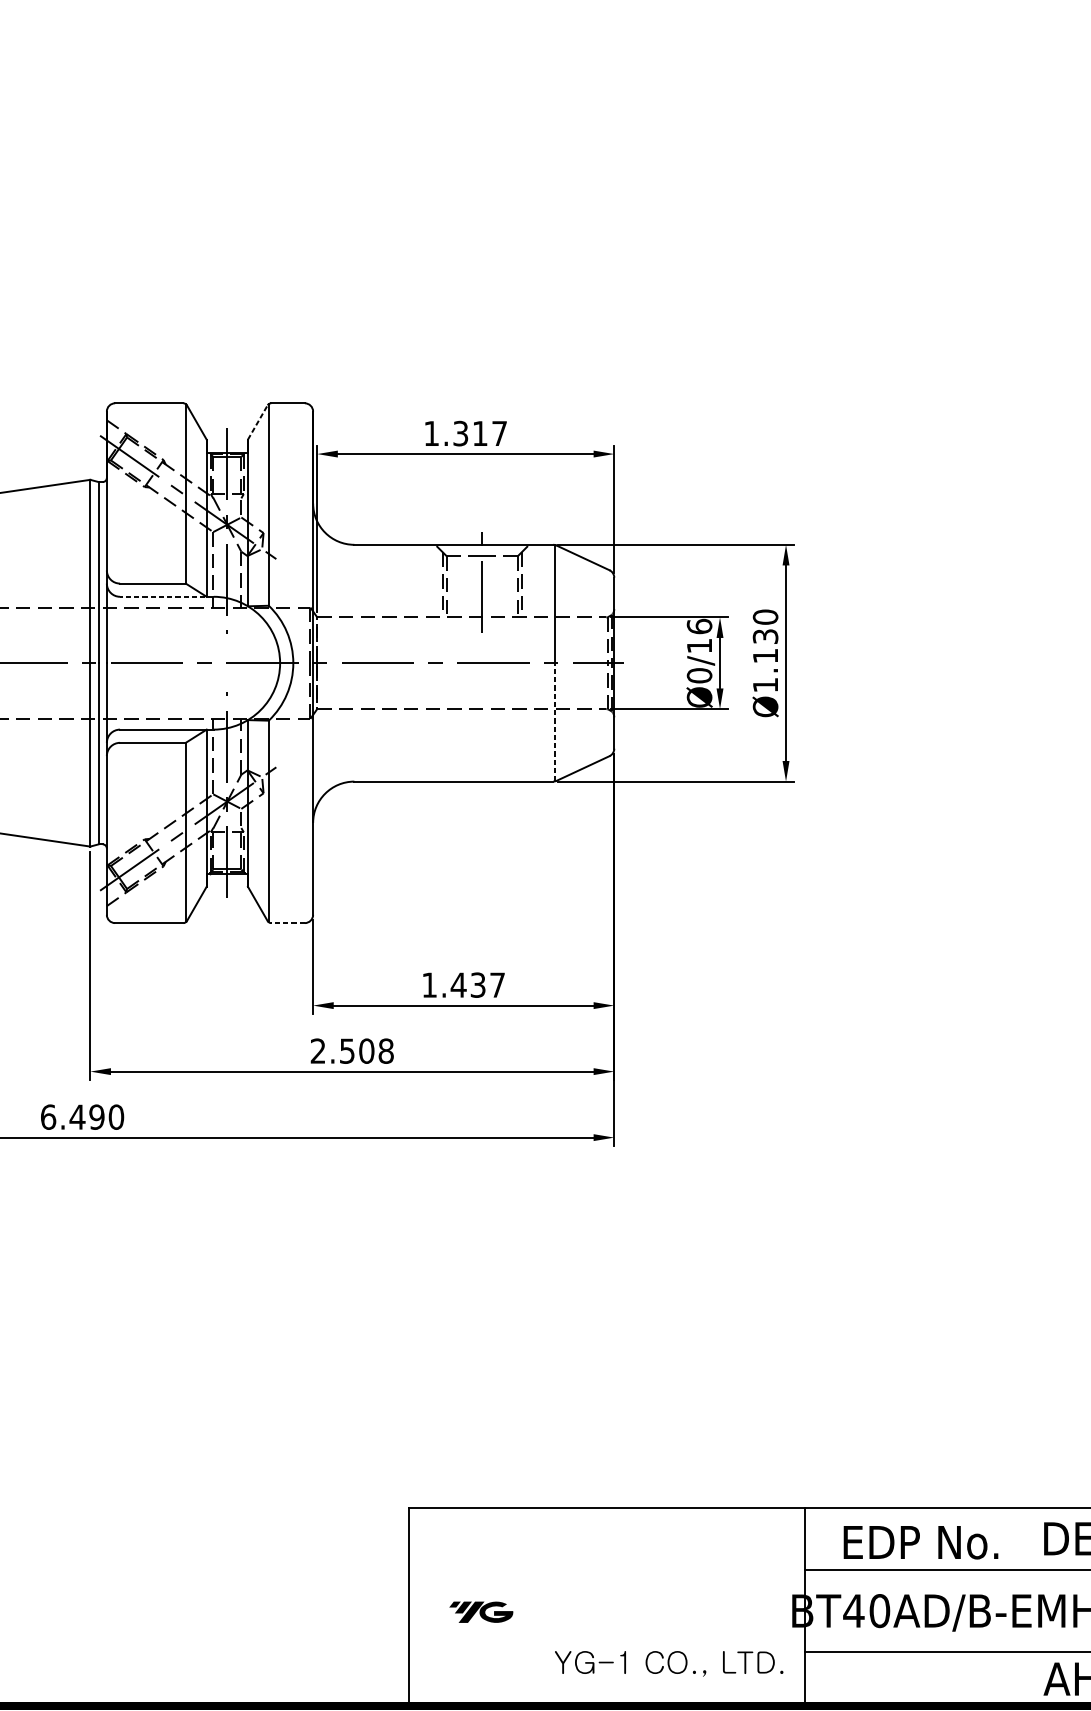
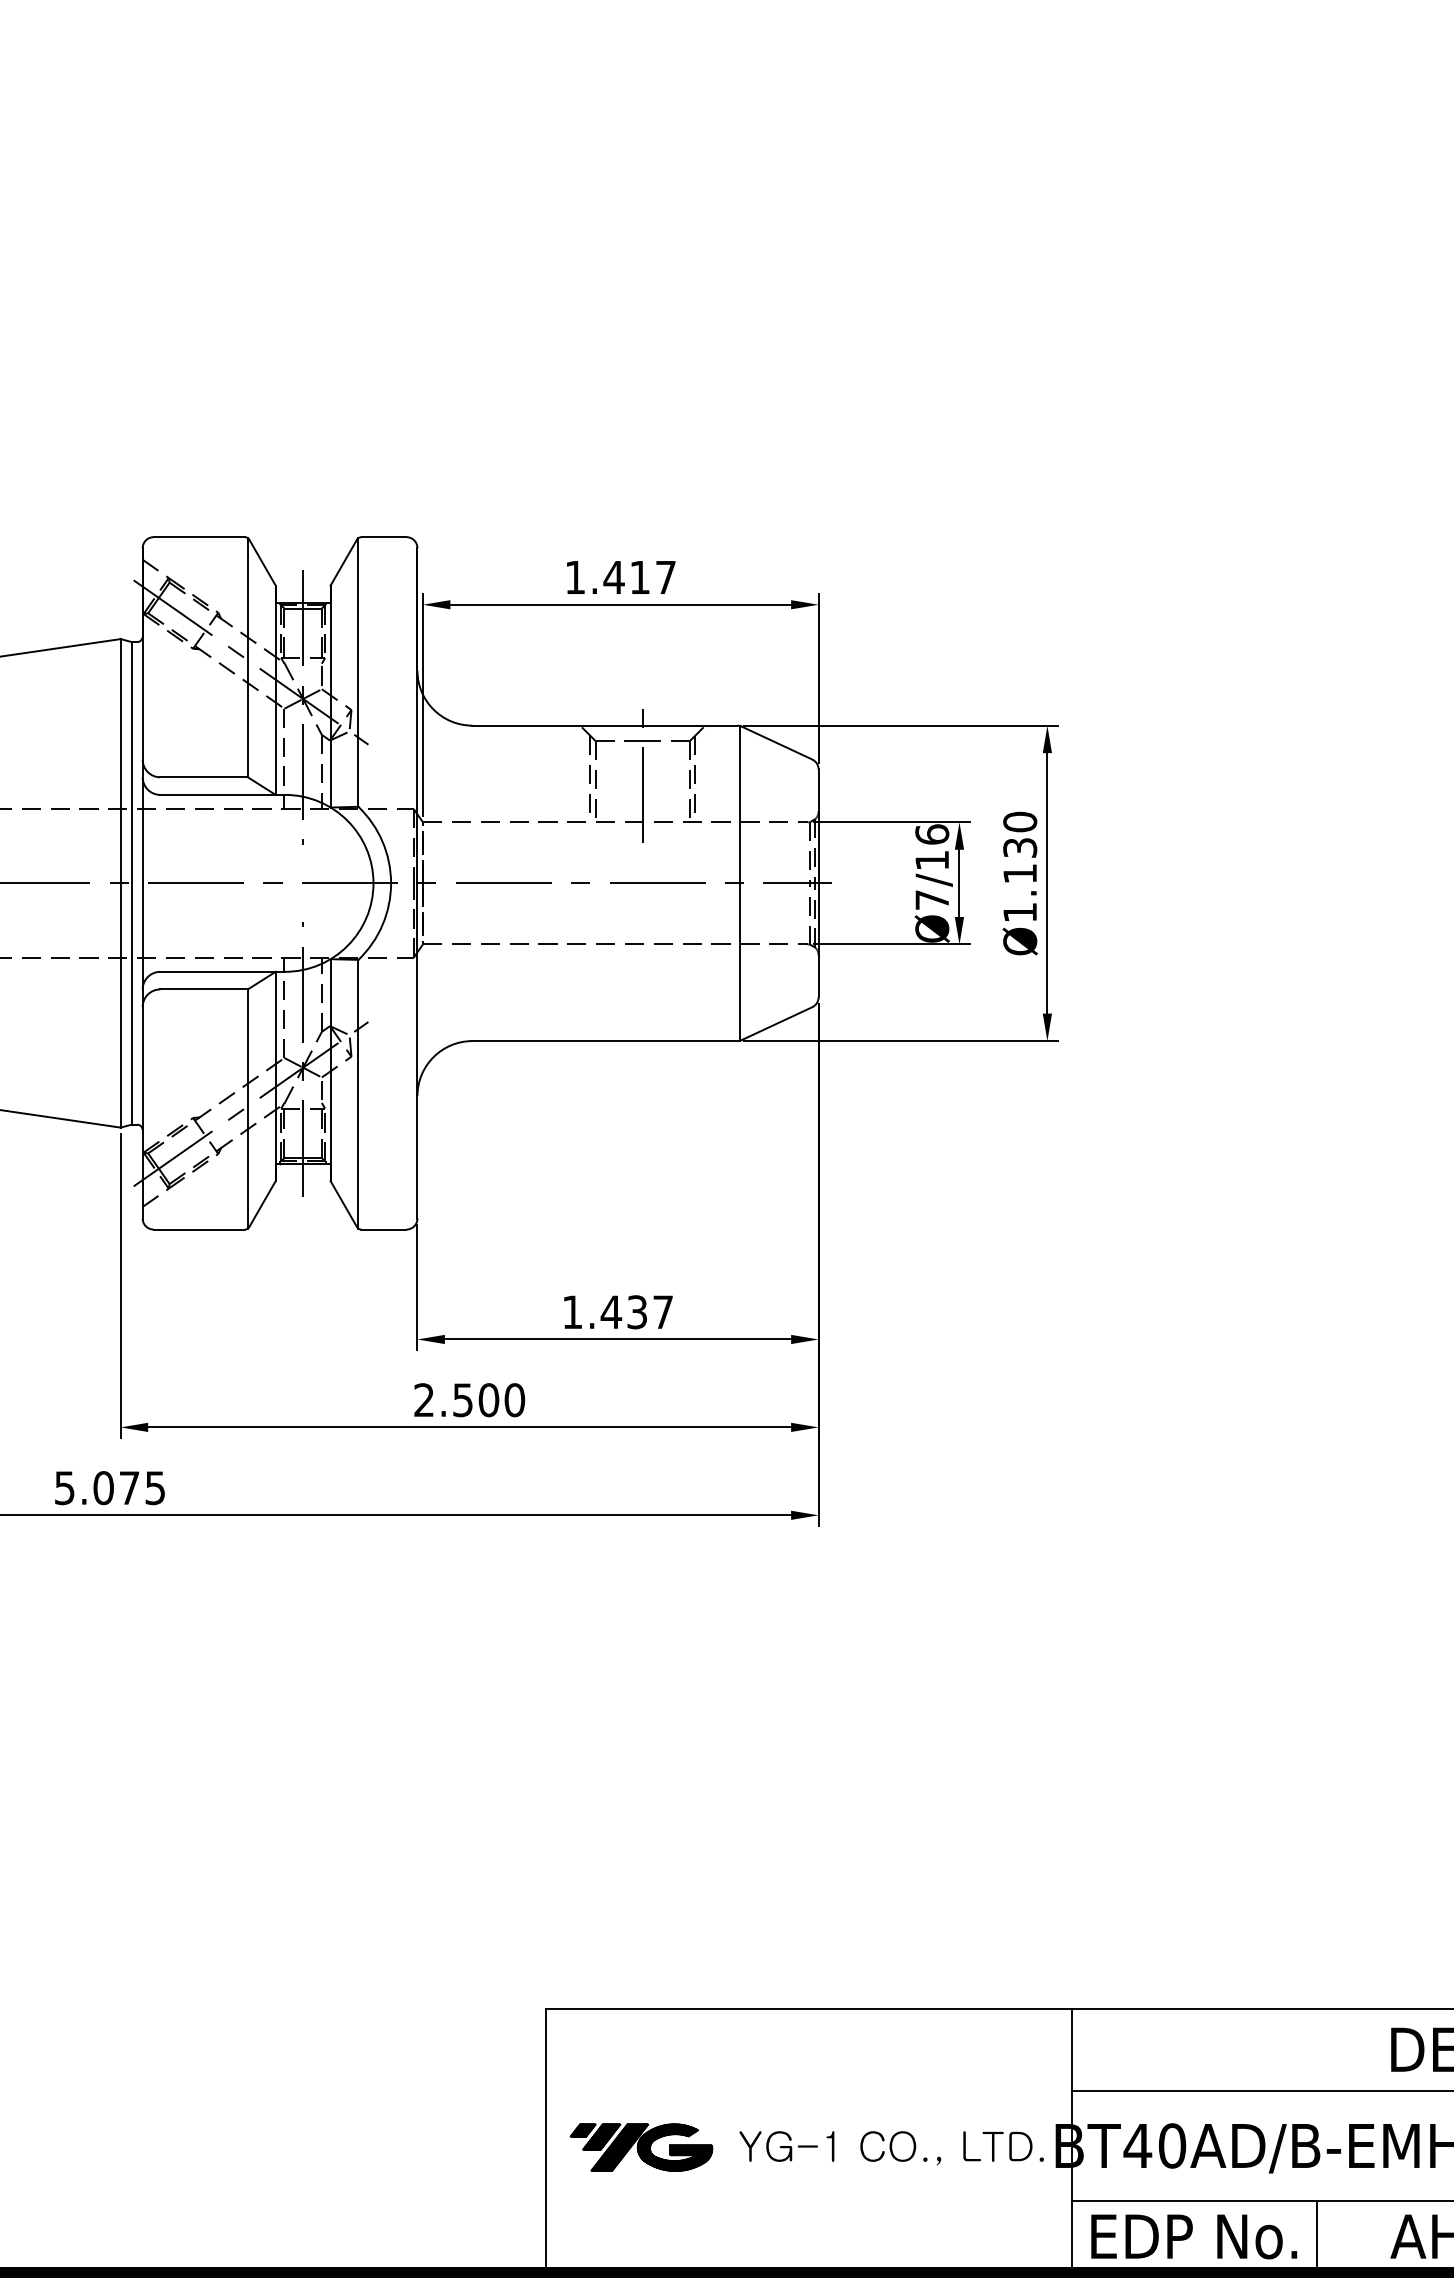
line: (258, 422) -> (344, 562), dashed -> solid
text: (460, 433) -> (613, 577), 1.317 -> 1.417
line: (166, 596) -> (222, 794), dashed -> solid
text: (699, 675) -> (932, 899), Ø0/16 -> Ø7/16
line: (554, 722) -> (739, 962), dashed -> solid
line: (287, 923) -> (383, 1229), dashed -> solid
text: (385, 1051) -> (514, 1400), 2.508 -> 2.500
text: (81, 1117) -> (109, 1488), 6.490 -> 5.075
text: (921, 1542) -> (1194, 2236), moved
part: (481, 1612) -> (641, 2147), size x1.67
text: (668, 1664) -> (891, 2148), moved
line: (988, 1679) -> (1316, 2236), added

